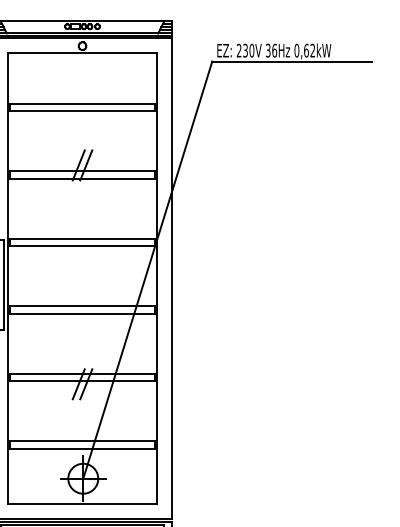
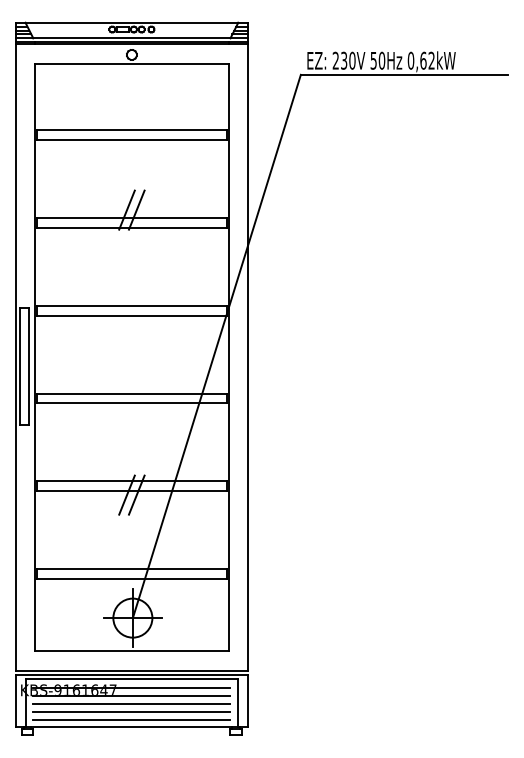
text: (271, 50) -> (378, 60), 36Hz -> 50Hz

